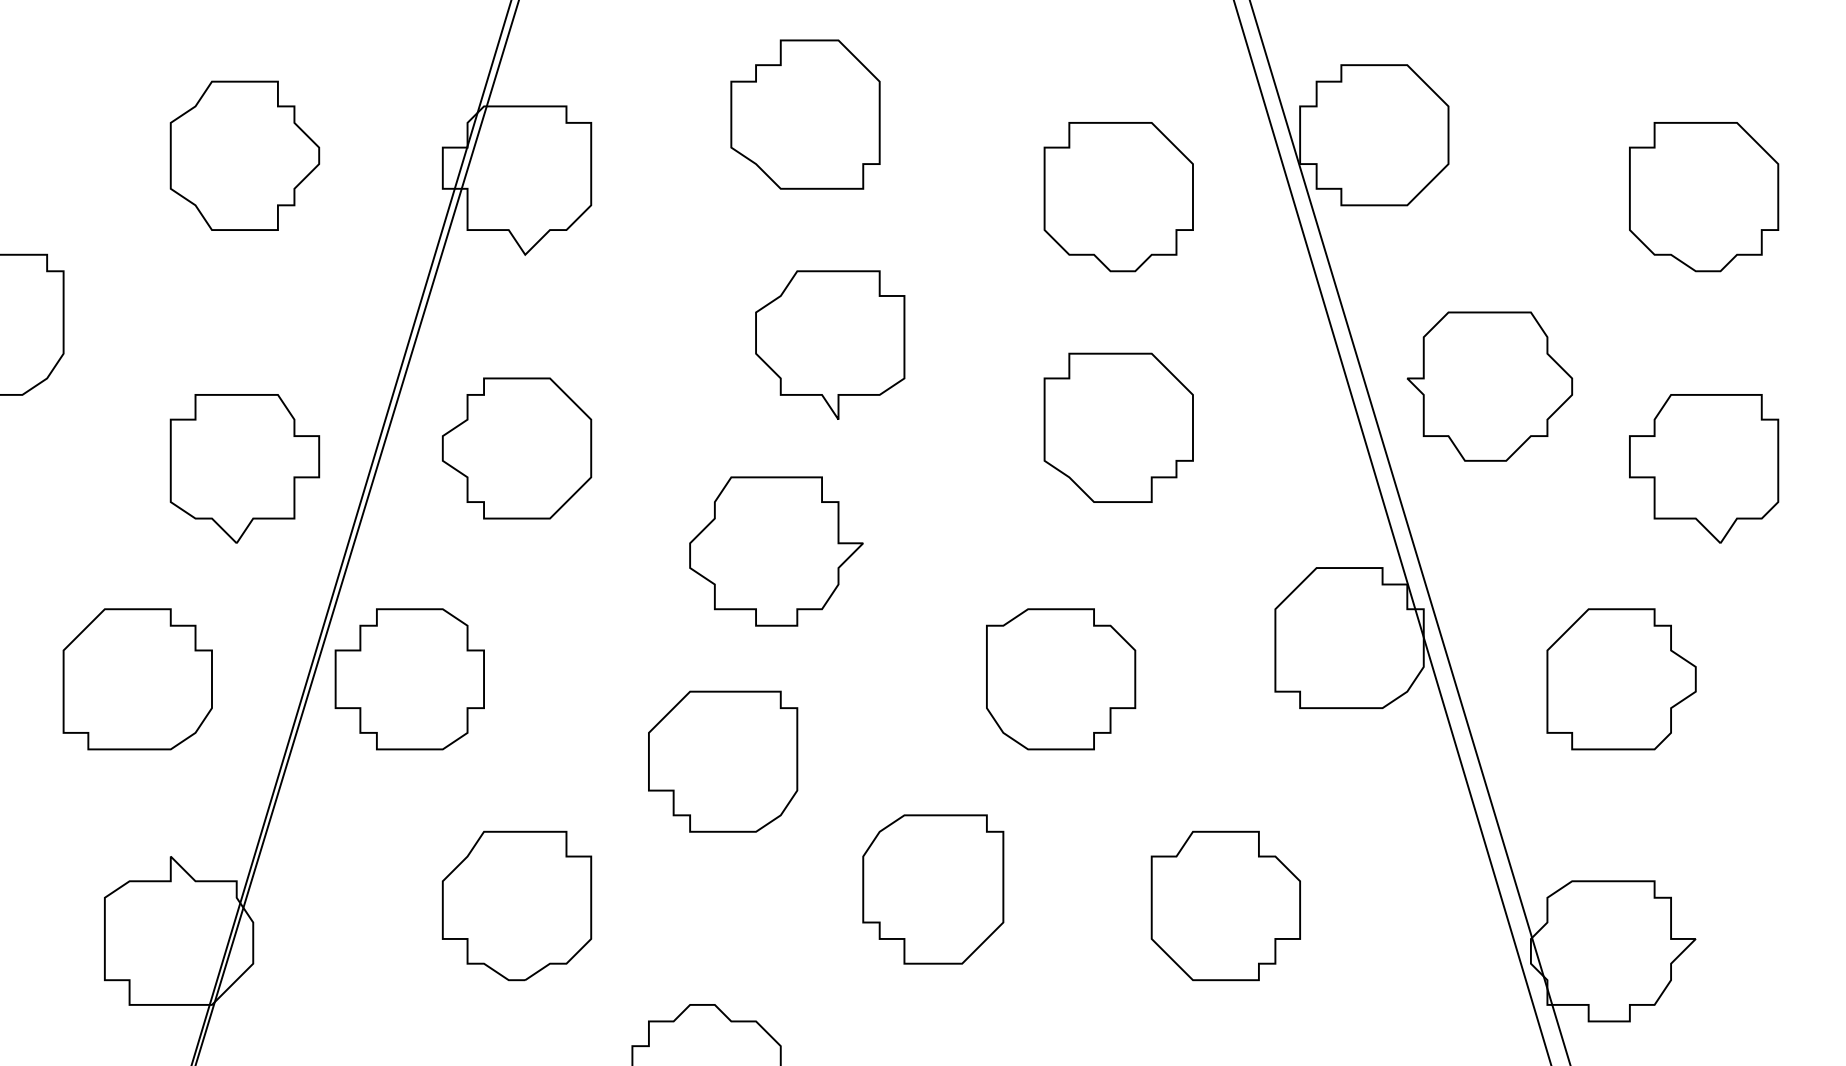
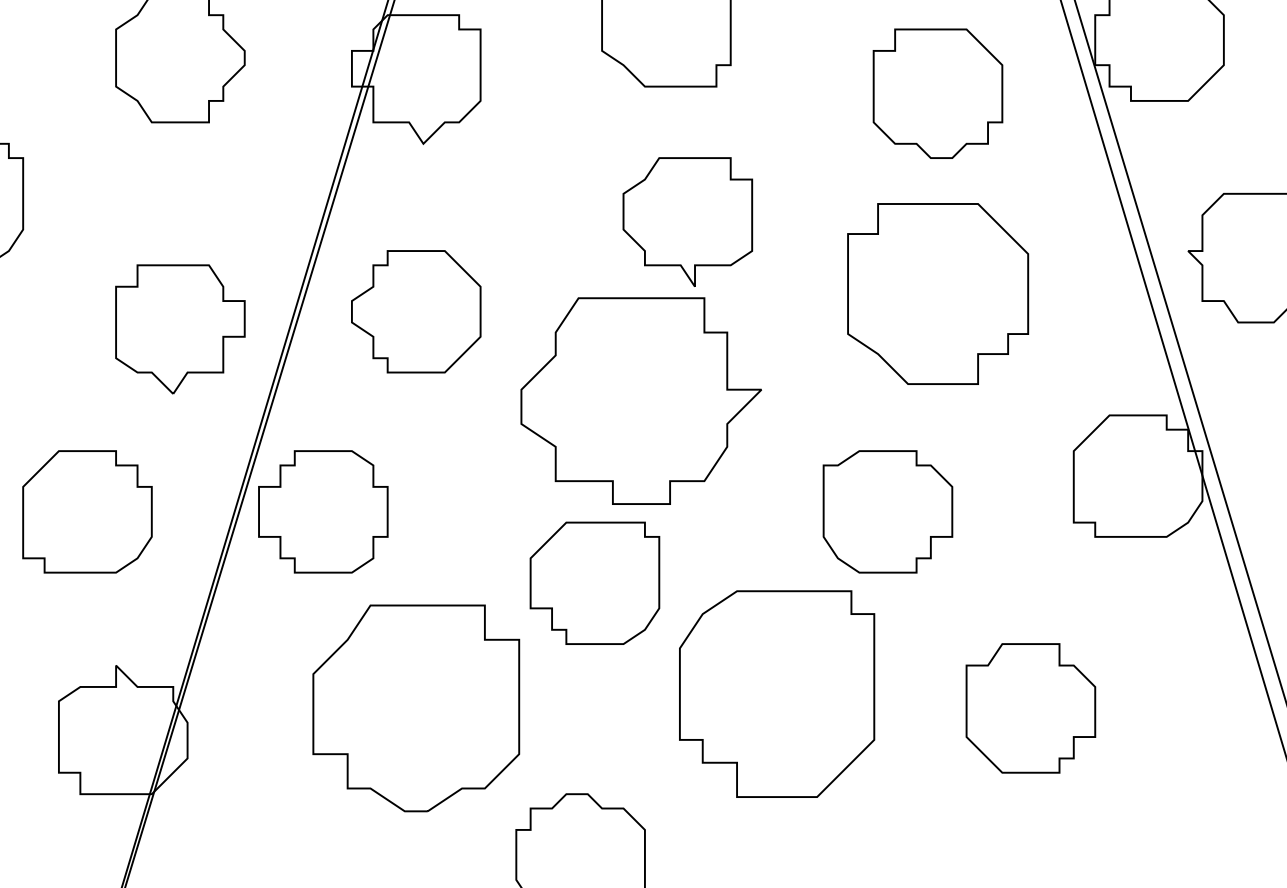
part: (1118, 427) -> (937, 293), size x1.4
part: (776, 551) -> (641, 401), size x1.6
part: (933, 889) -> (777, 694), size x1.6
part: (516, 905) -> (415, 707), size x1.6

